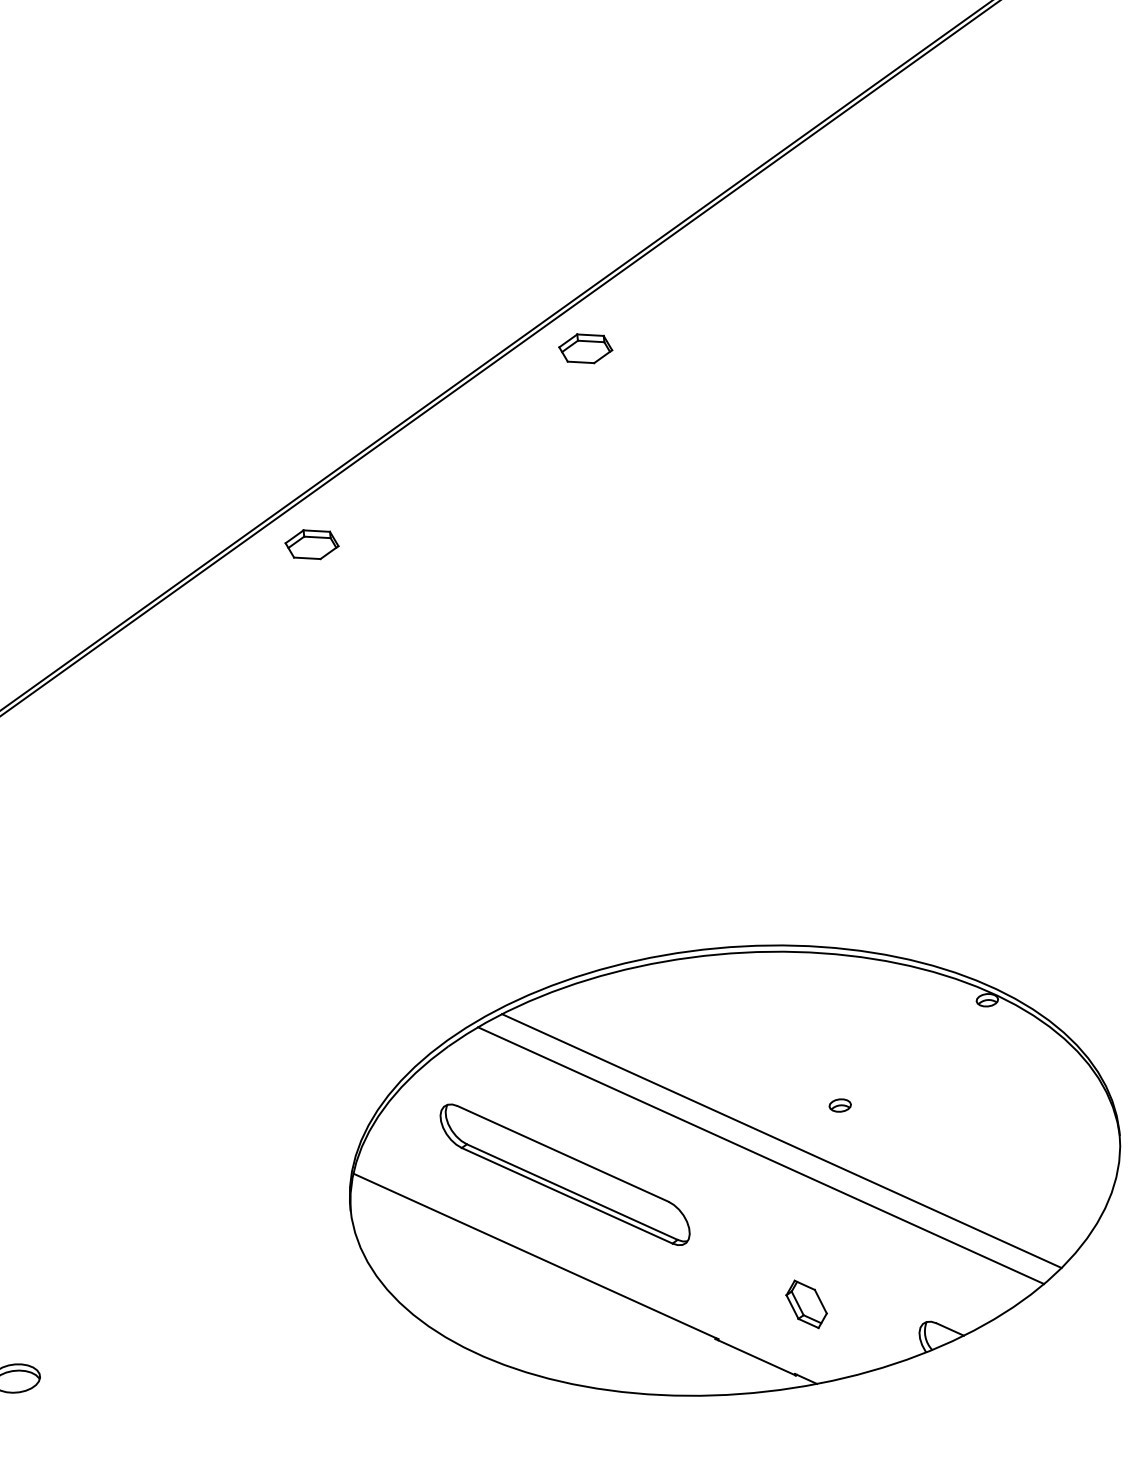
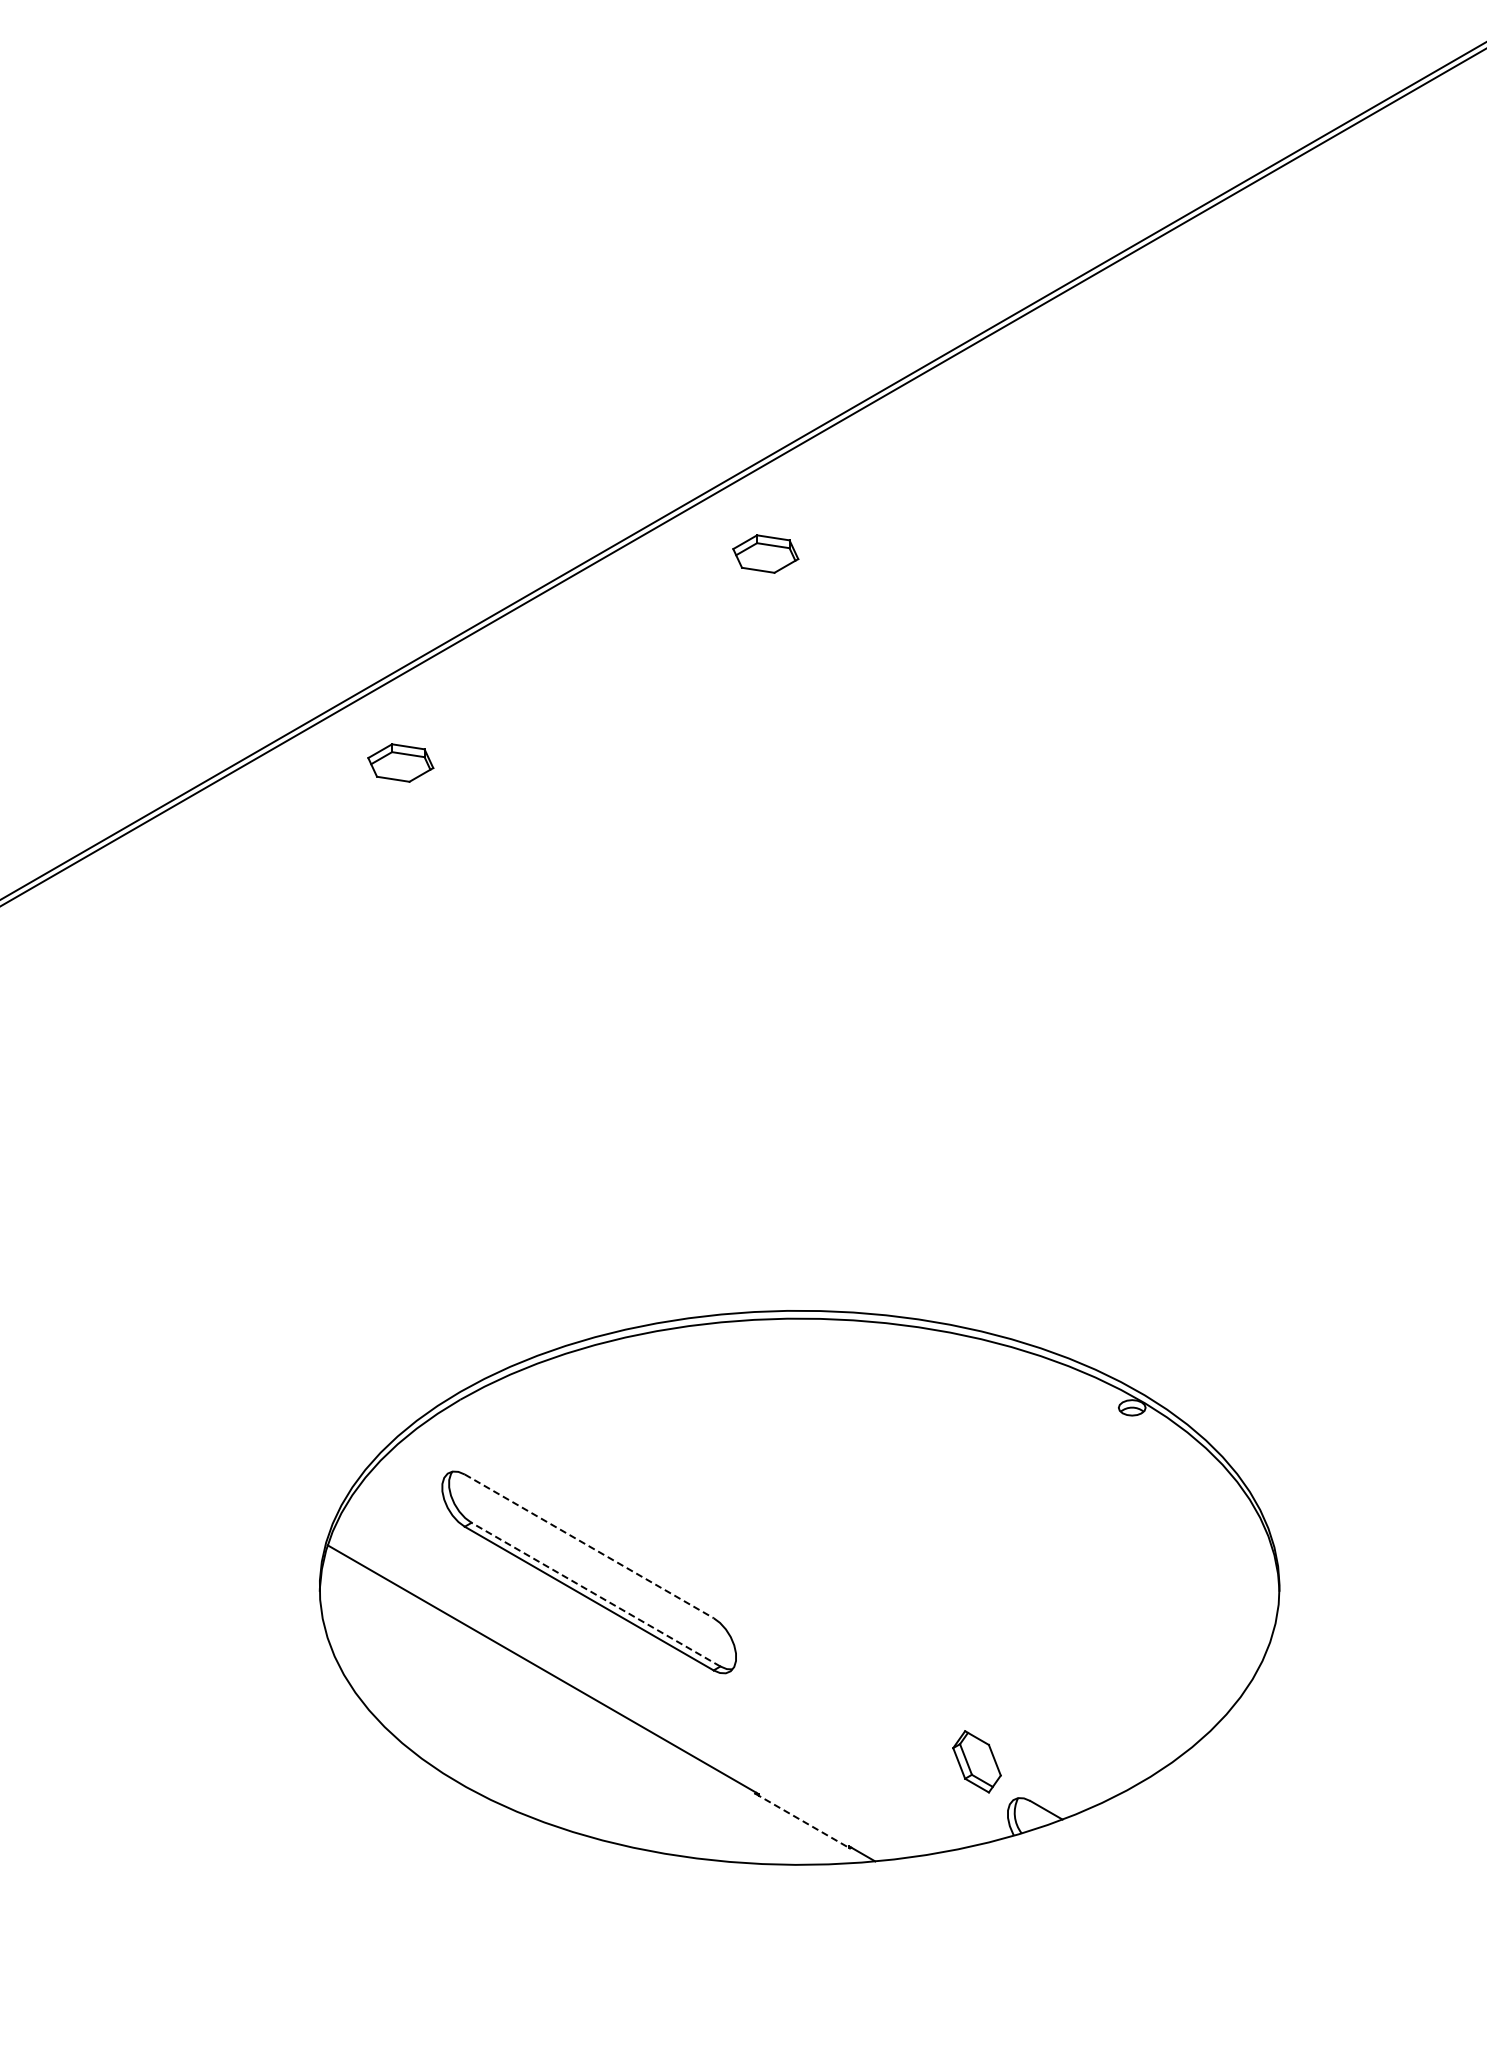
part: (585, 348) -> (765, 553), moved
part: (311, 544) -> (400, 762), moved
part: (840, 1105) -> (937, 1519), removed
line: (781, 1140) -> (860, 1556), removed
line: (563, 1154) -> (589, 1546), solid -> dashed
line: (760, 1155) -> (833, 1572), removed
line: (572, 1191) -> (596, 1594), solid -> dashed
part: (806, 1304) -> (976, 1761), moved
line: (755, 1357) -> (802, 1821), solid -> dashed

